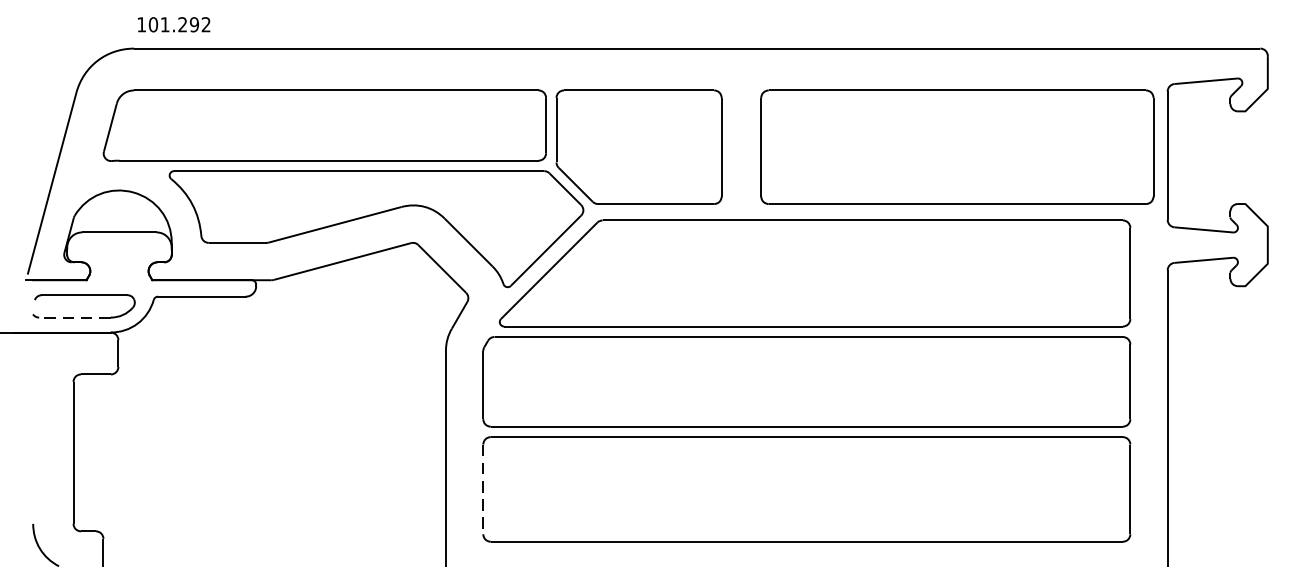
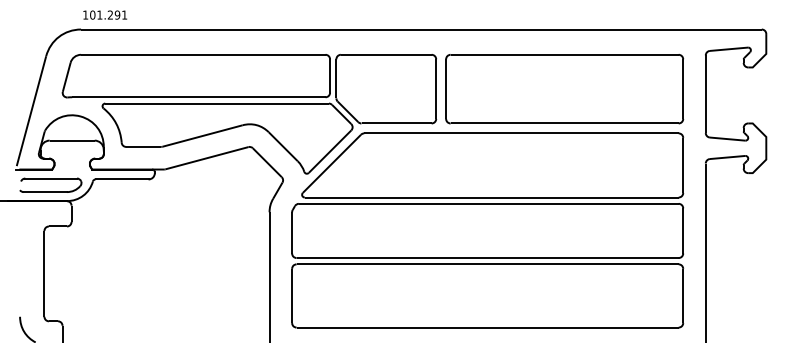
text: (205, 23) -> (124, 14), 101.292 -> 101.291
part: (957, 147) -> (564, 89), moved
line: (75, 318) -> (45, 192), dashed -> solid
line: (483, 490) -> (292, 296), dashed -> solid

